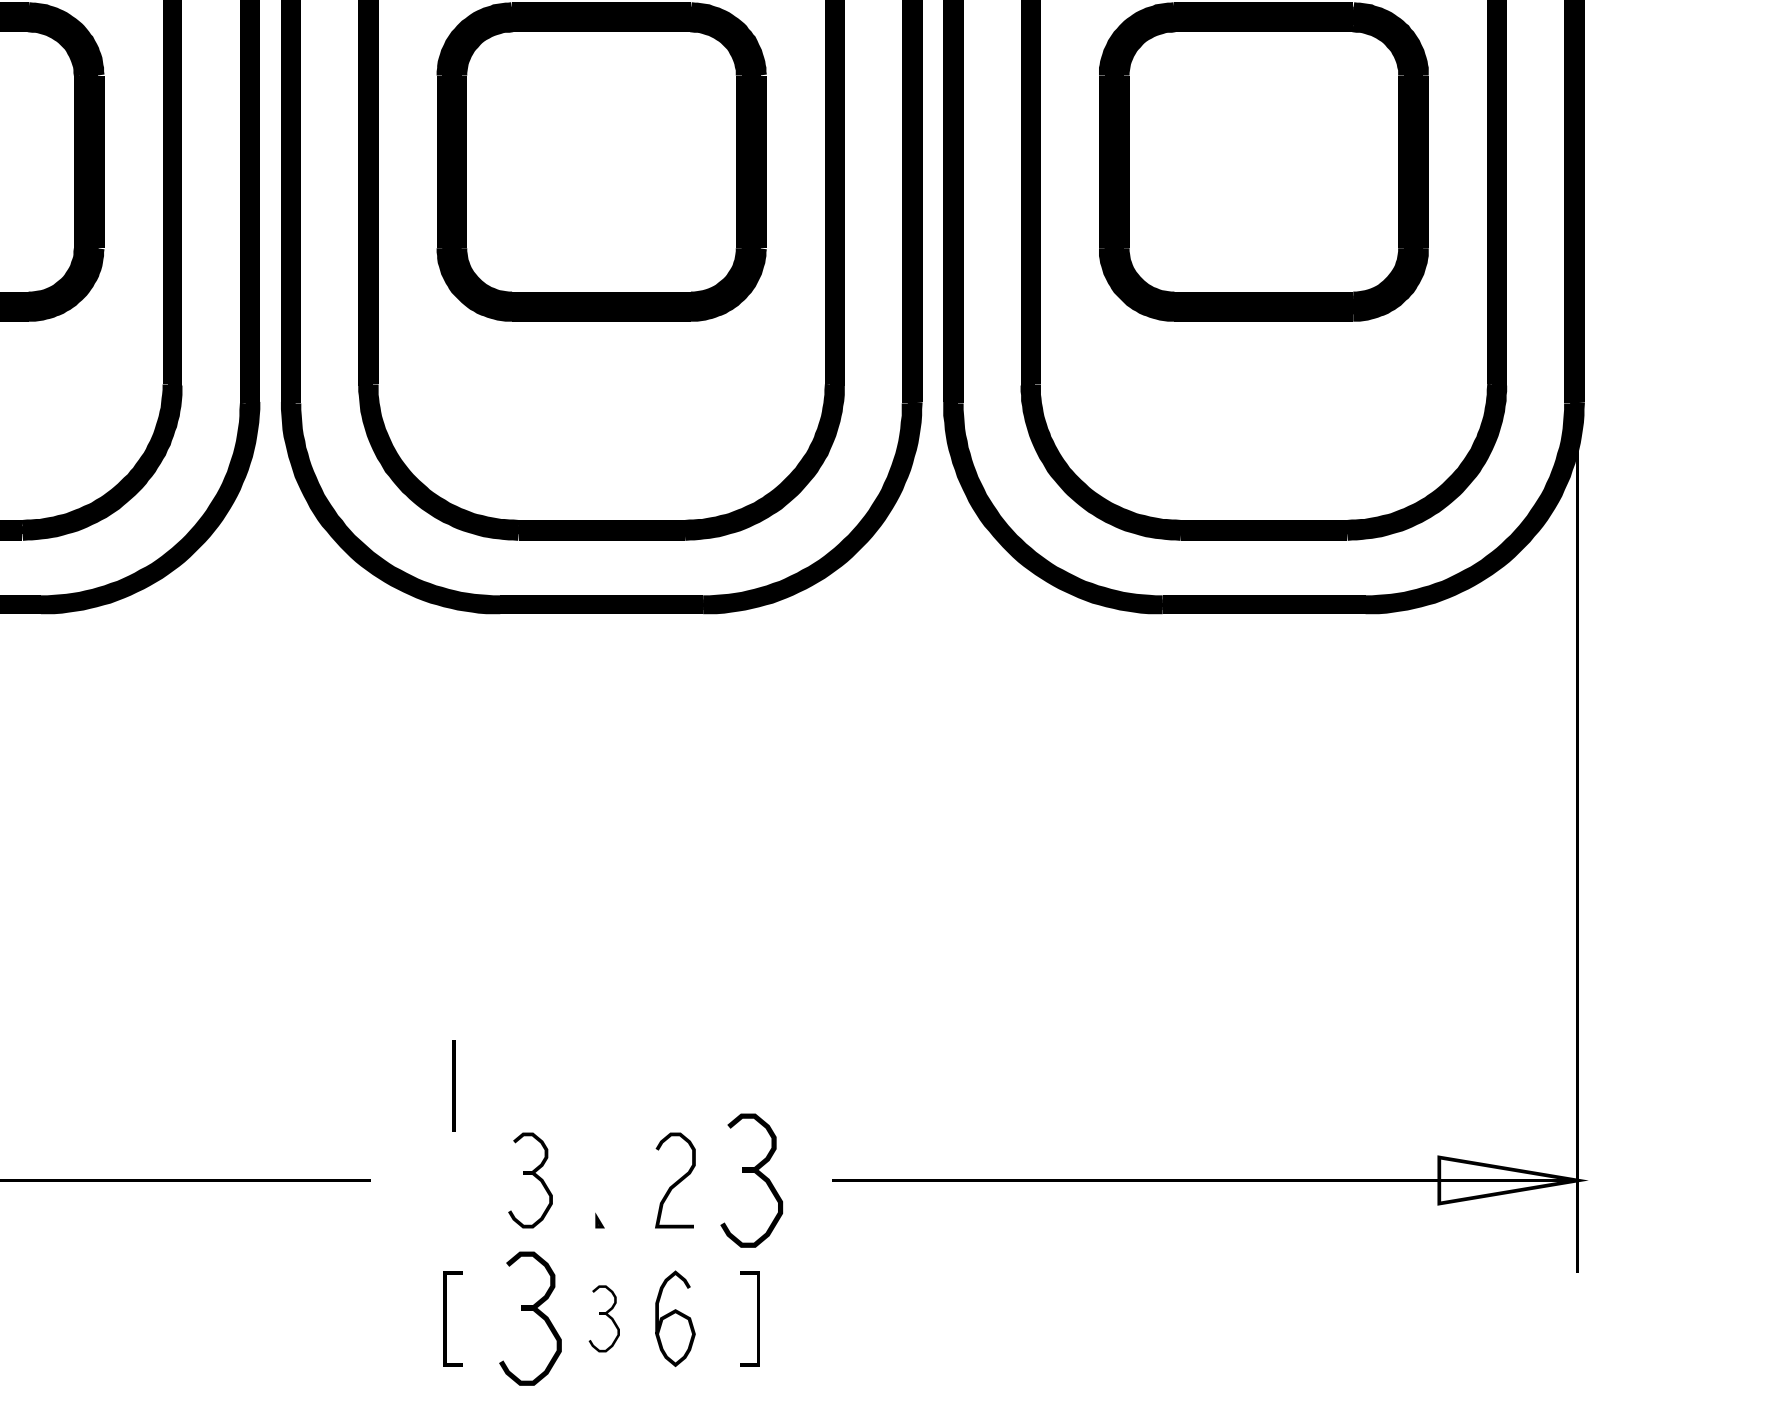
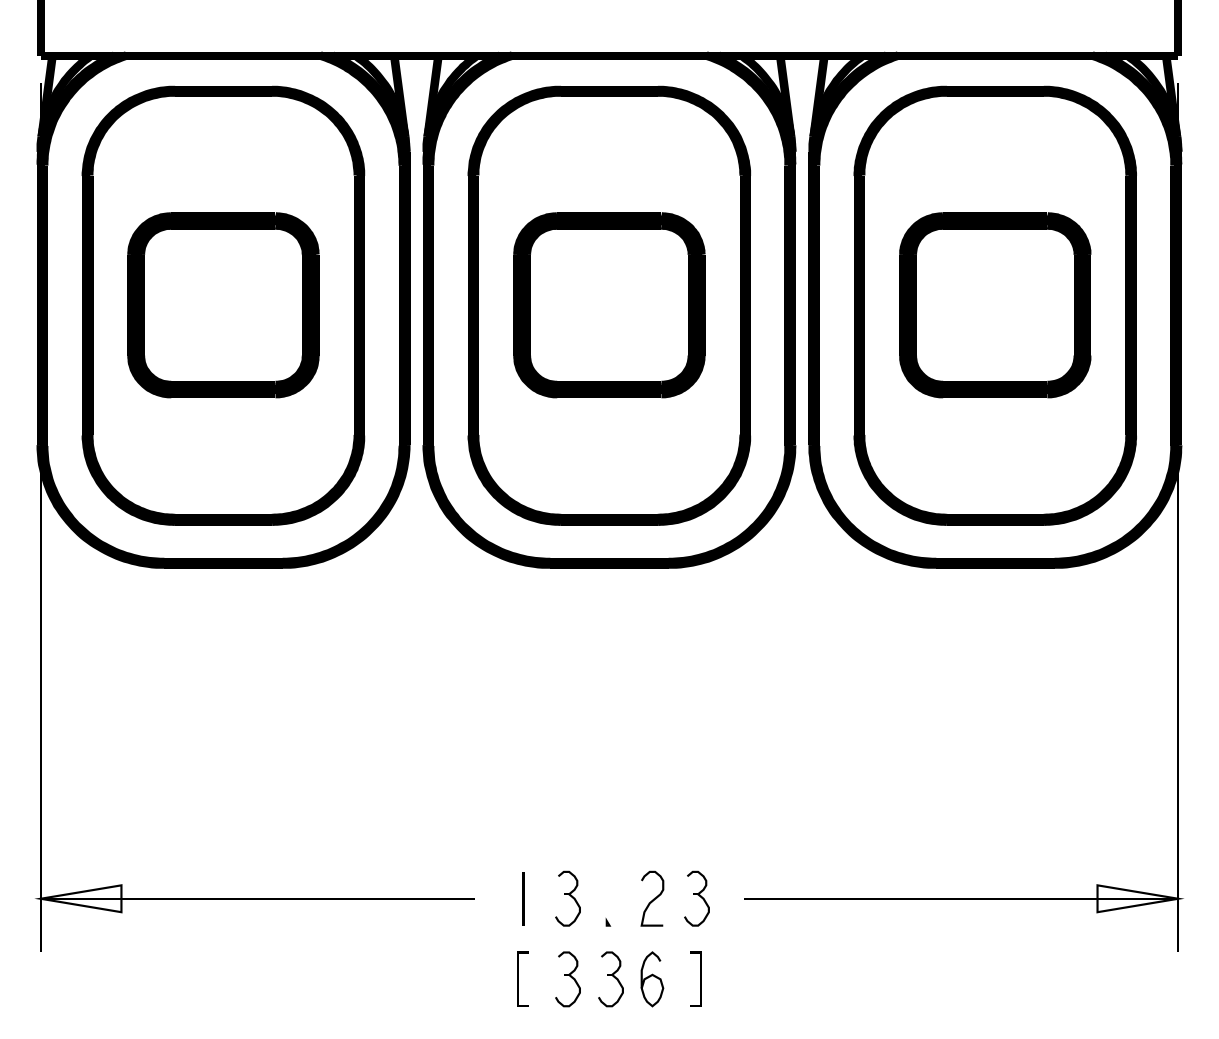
line: (454, 1085) -> (523, 898), moved
part: (751, 1180) -> (696, 898), size x0.71
part: (529, 1319) -> (567, 979), size x0.71
part: (603, 1319) -> (610, 979), size x1.43

